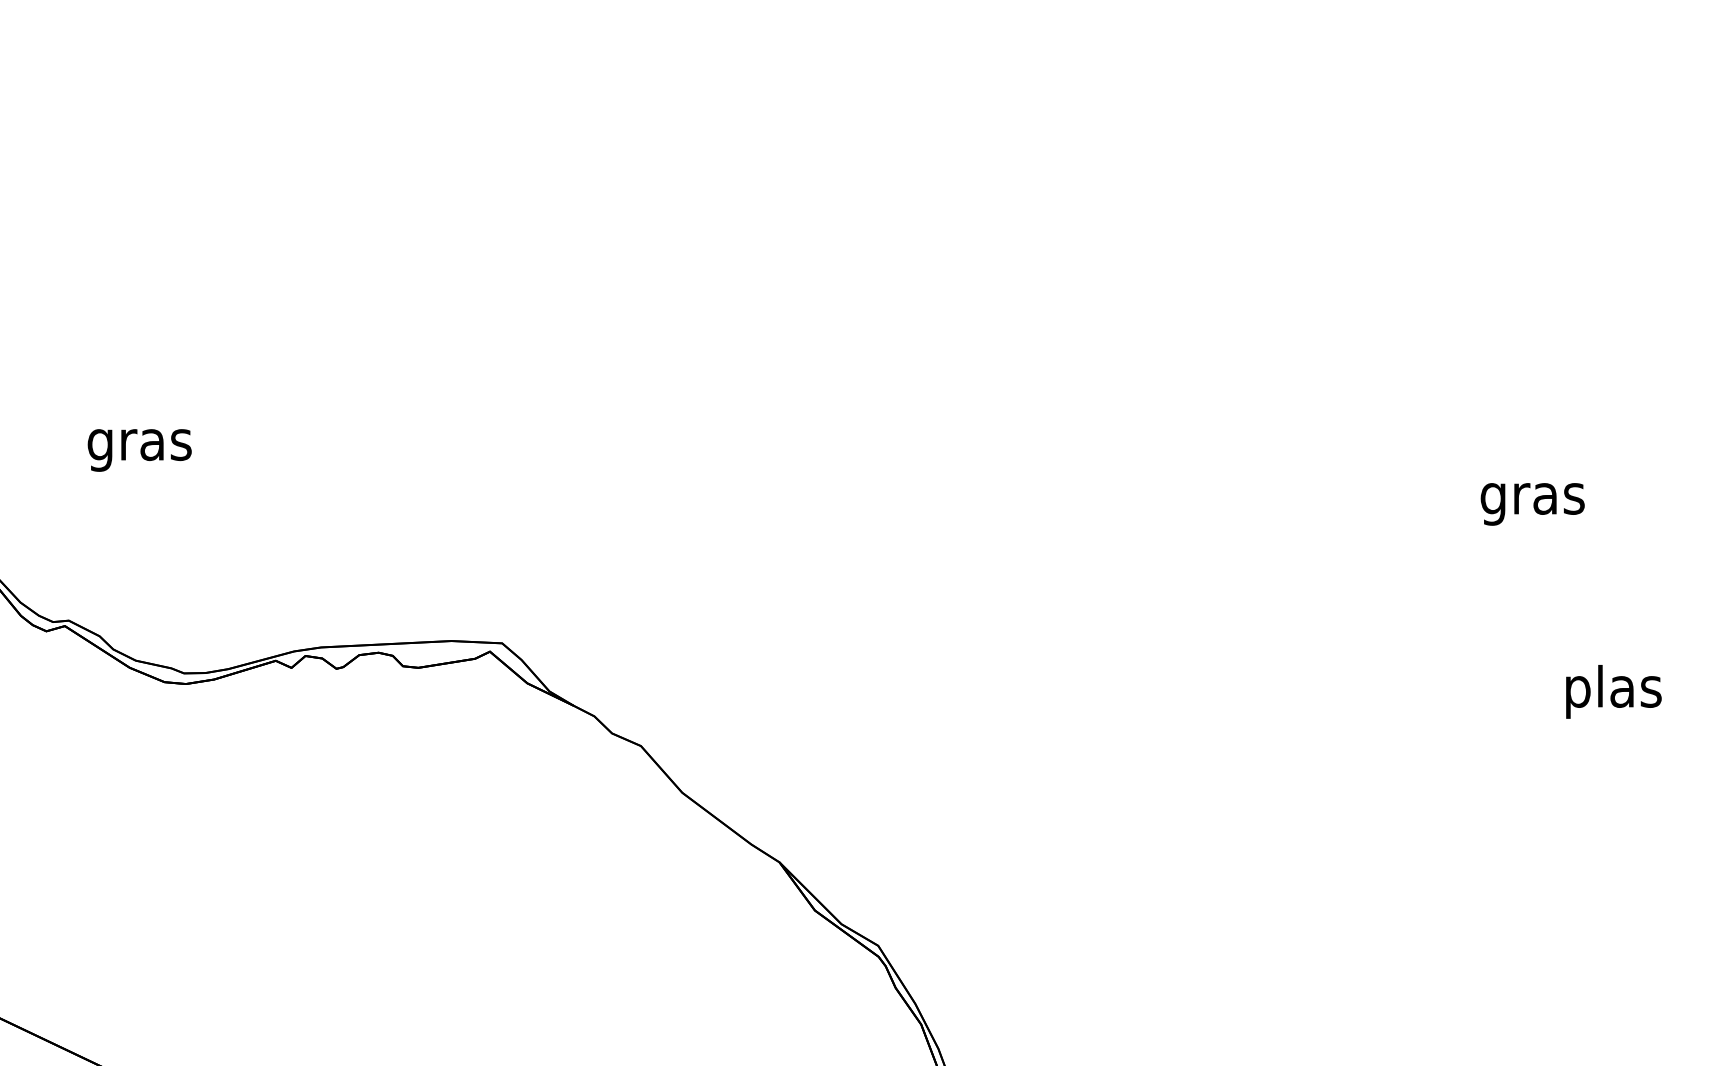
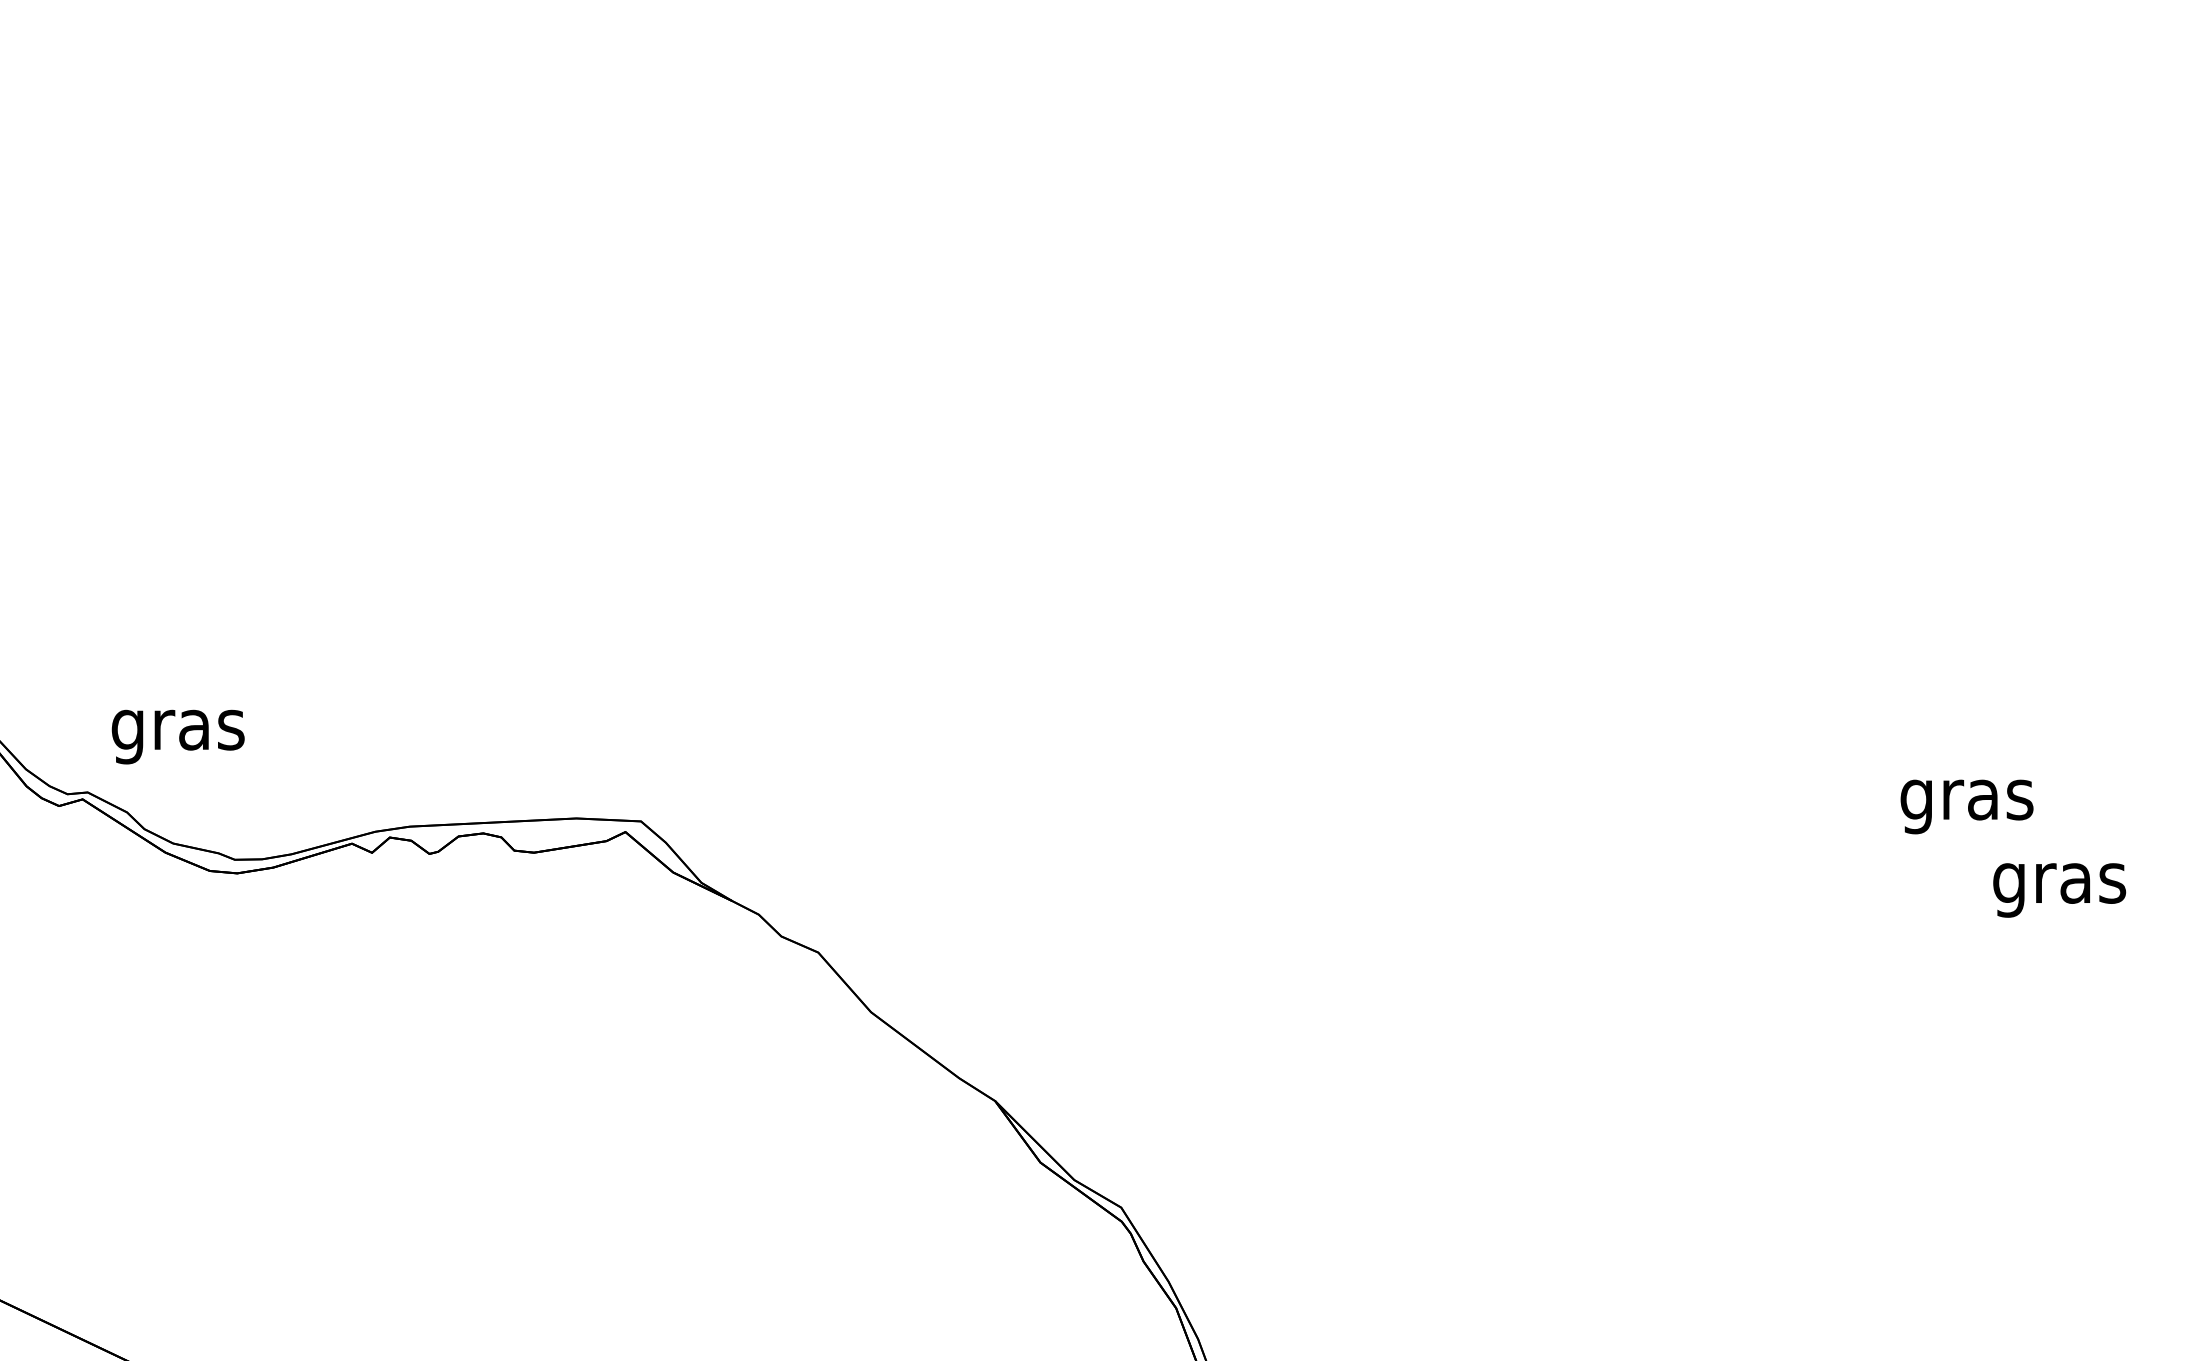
text: (139, 449) -> (177, 736), moved
text: (1532, 504) -> (1966, 806), moved
text: (1612, 691) -> (2059, 883), plas -> gras

